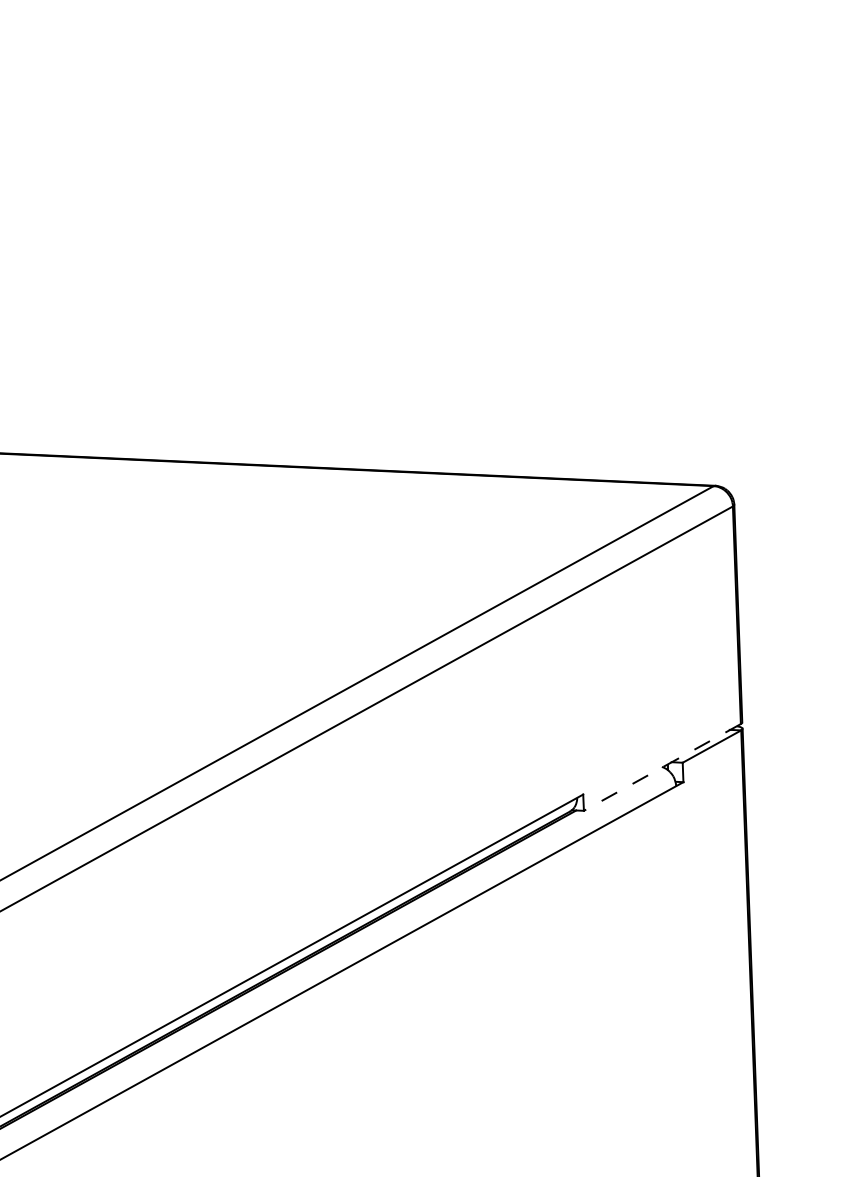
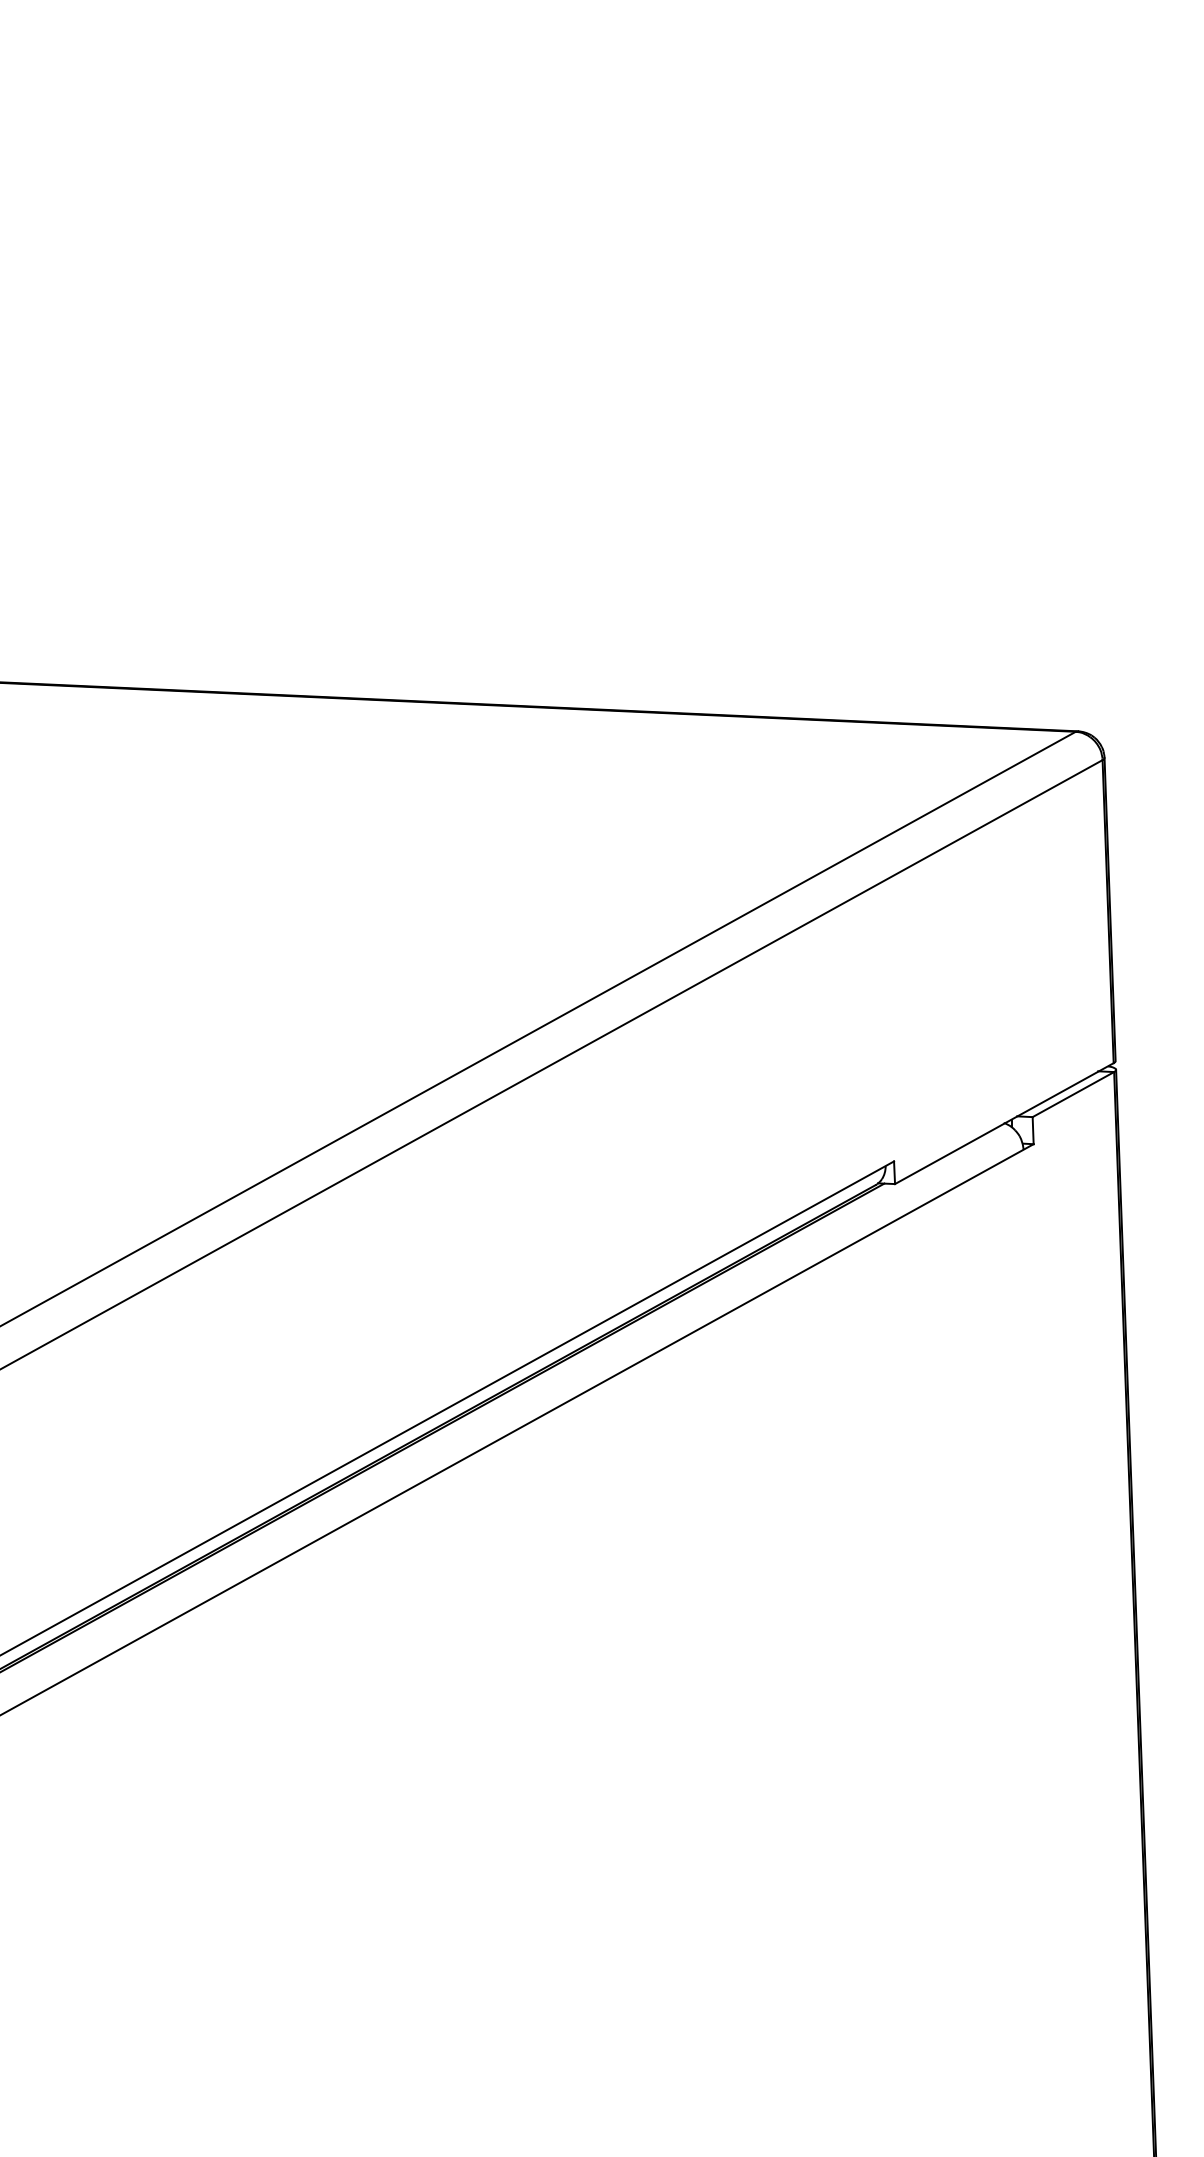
line: (662, 767) -> (1004, 1123), dashed -> solid

